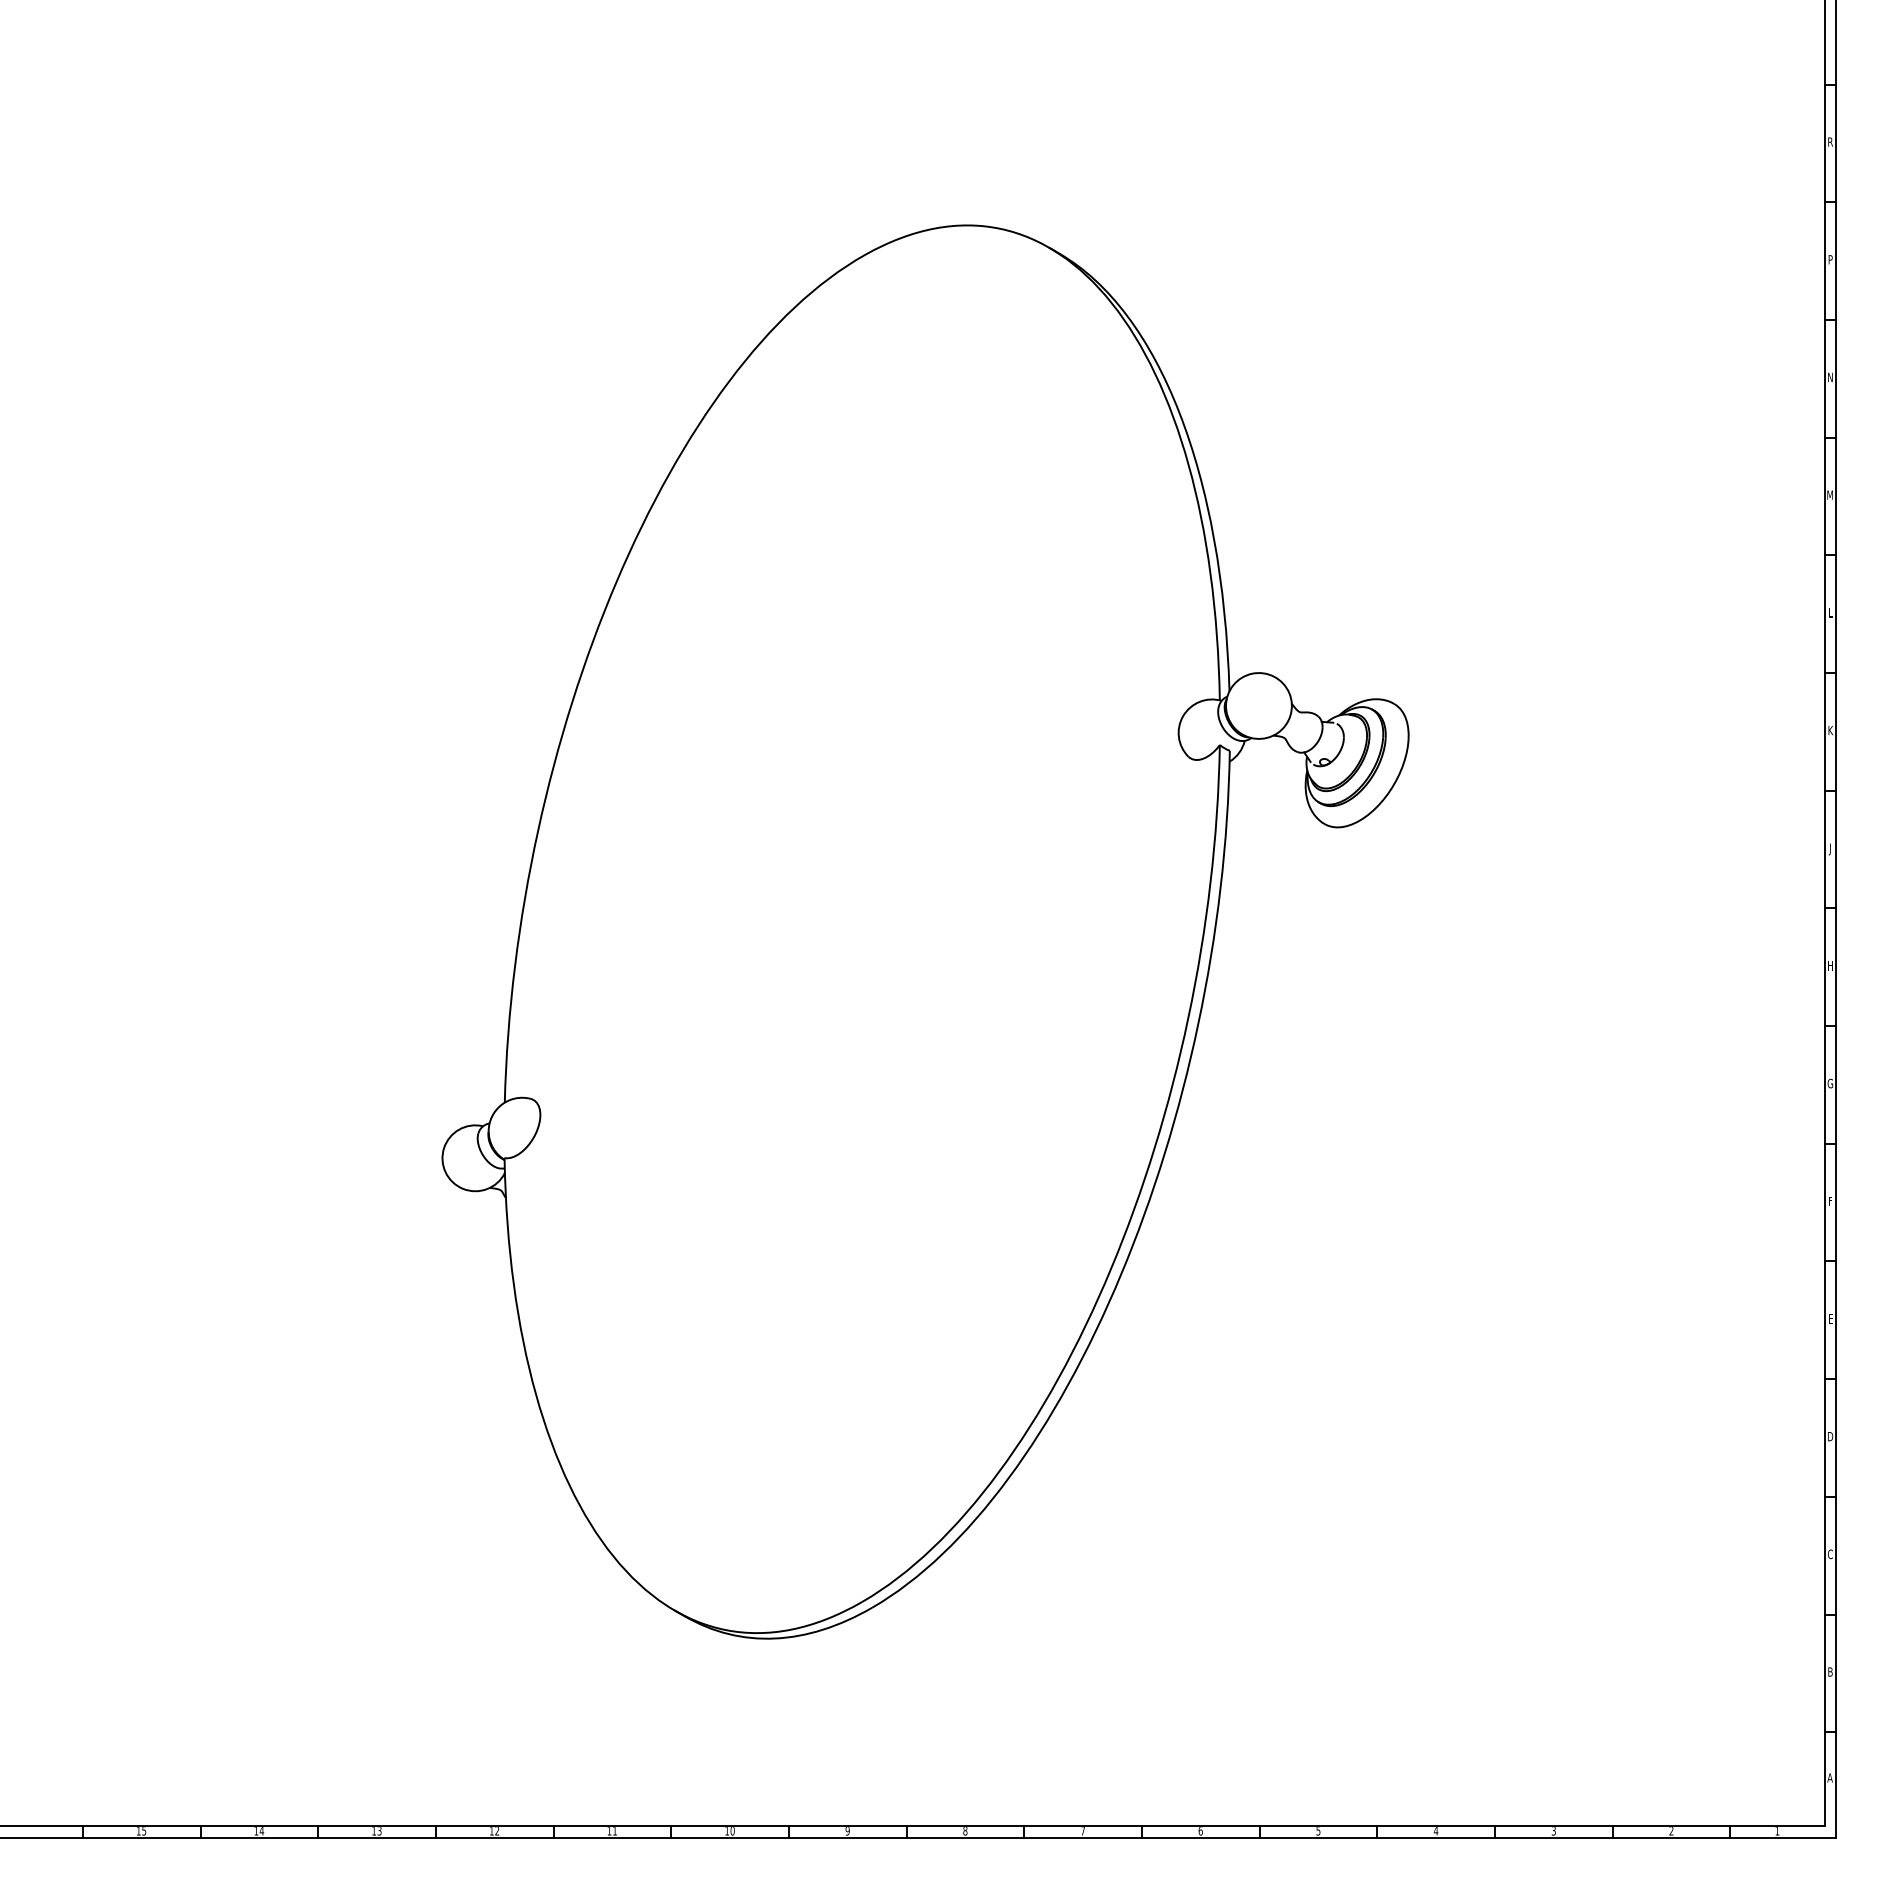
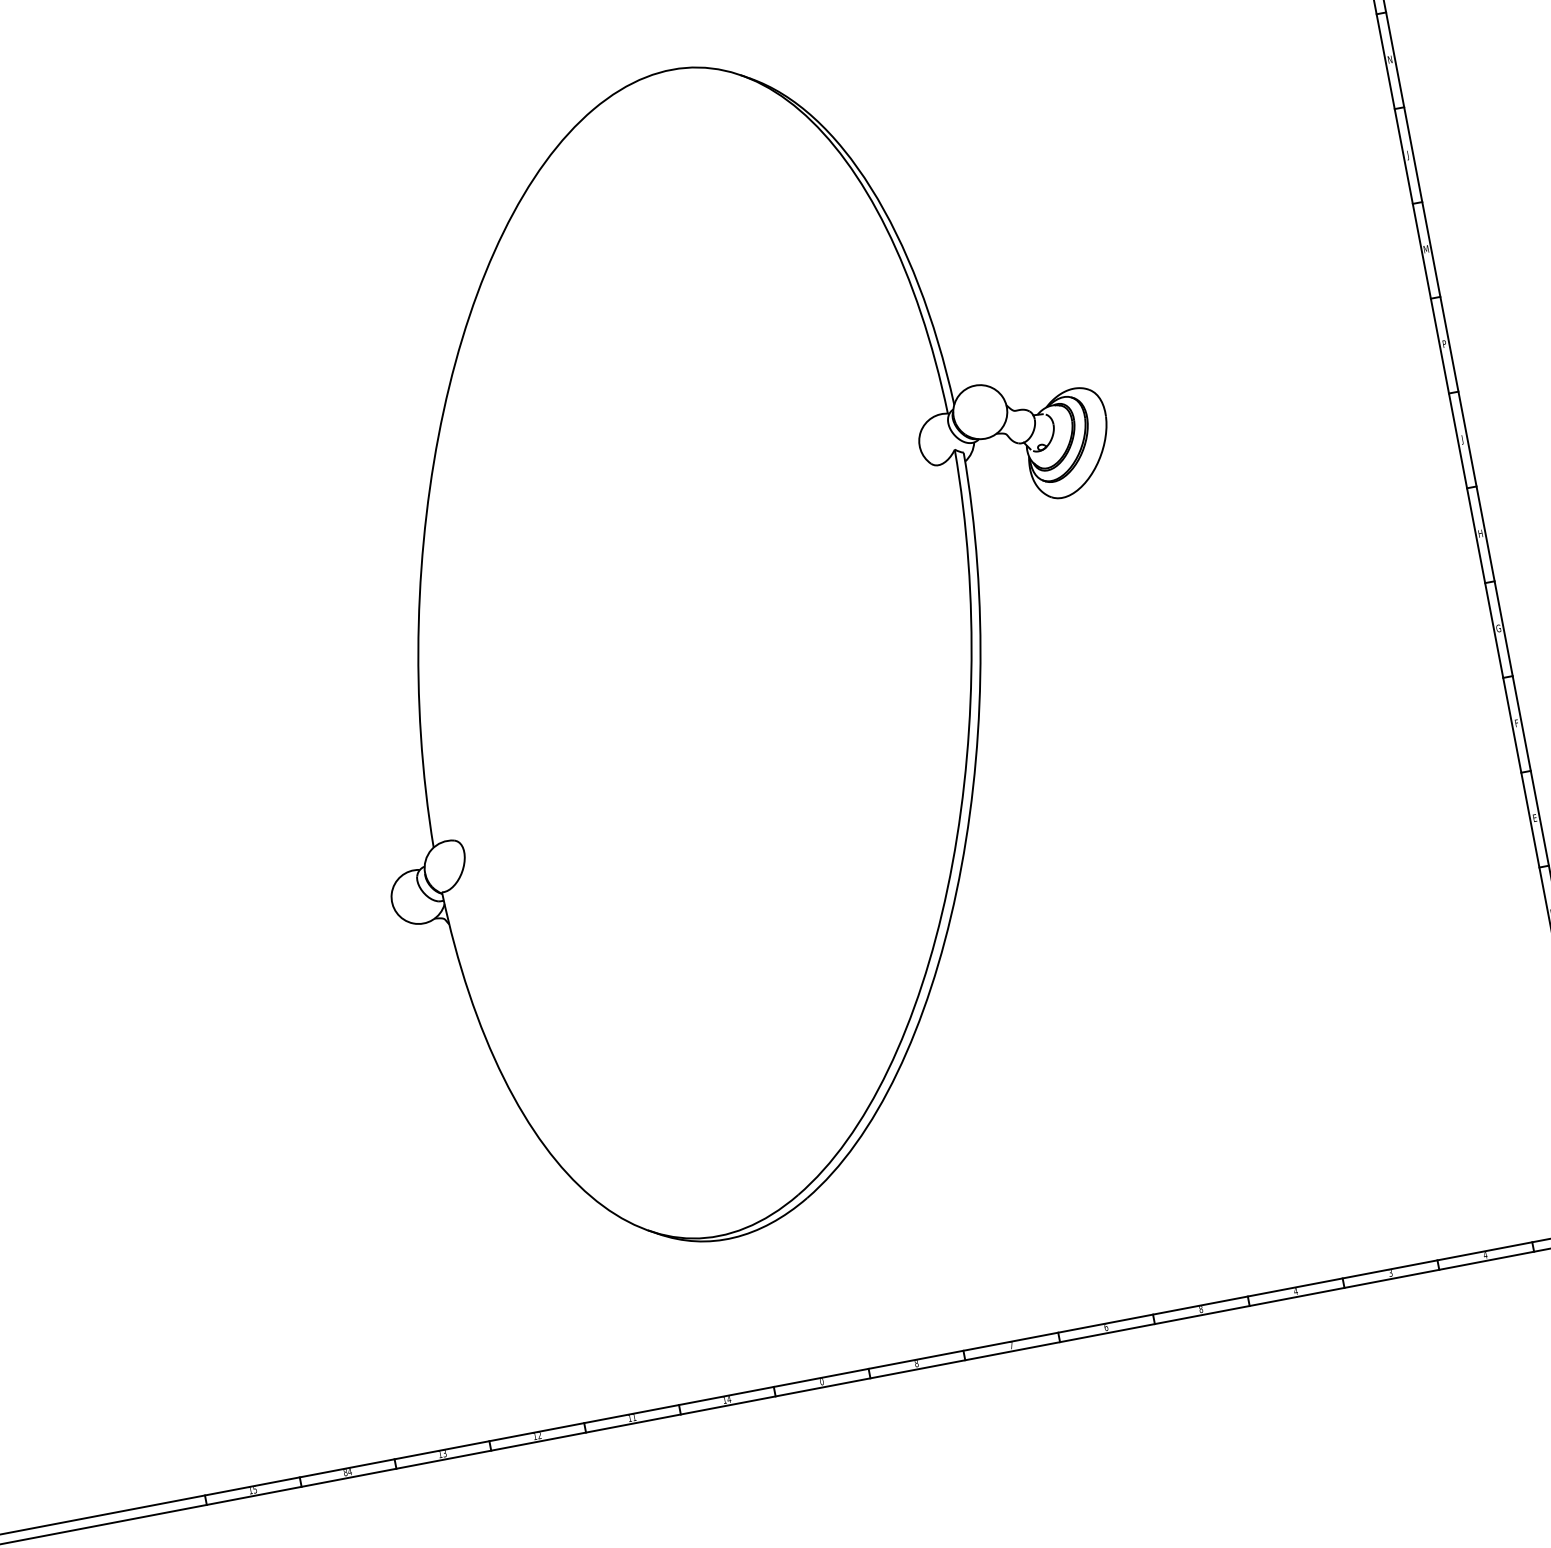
text: (1829, 496) -> (1407, 155), M -> J
text: (1830, 612) -> (1426, 249), L -> M
text: (1830, 730) -> (1444, 344), K -> P
text: (256, 1831) -> (345, 1472), 14 -> 84
text: (732, 1831) -> (729, 1399), 10 -> 14
text: (847, 1831) -> (821, 1382), 9 -> 0
text: (1318, 1831) -> (1201, 1309), 5 -> 8
text: (1671, 1831) -> (1485, 1255), 2 -> 4

